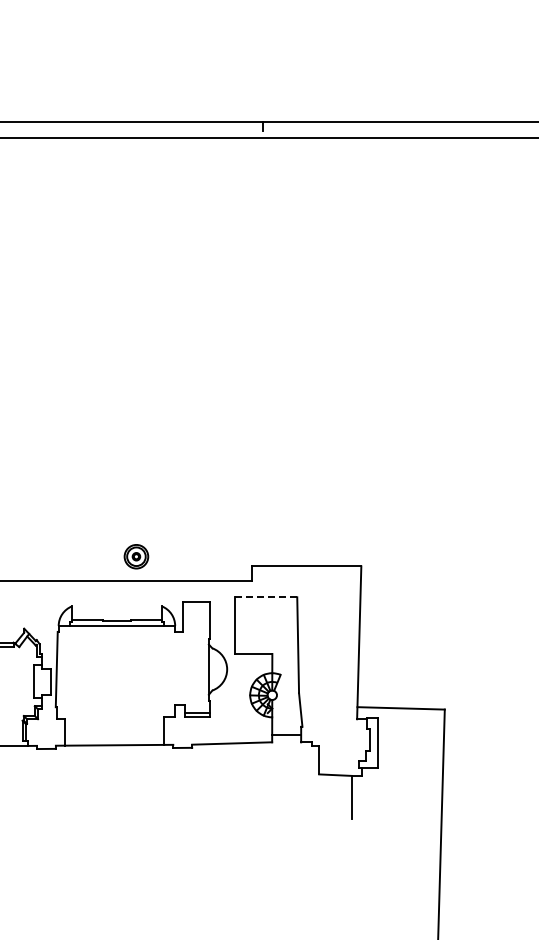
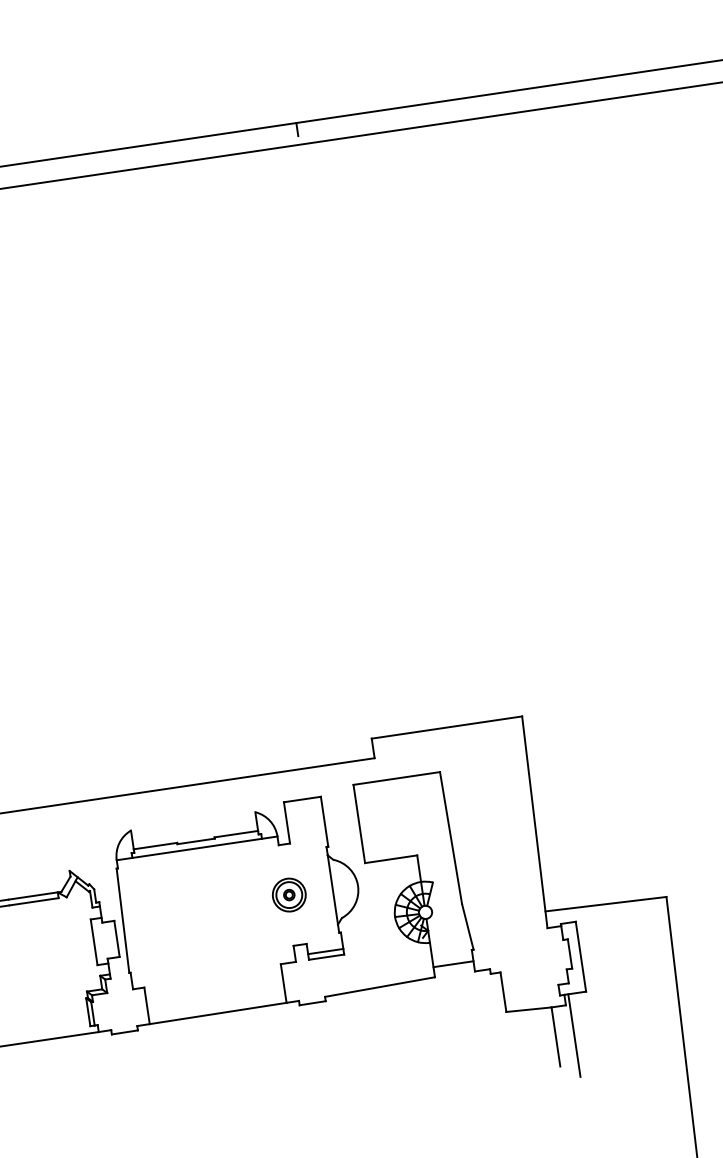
part: (136, 556) -> (289, 894), moved
line: (266, 597) -> (397, 778), dashed -> solid
line: (364, 798) -> (573, 1035), added

